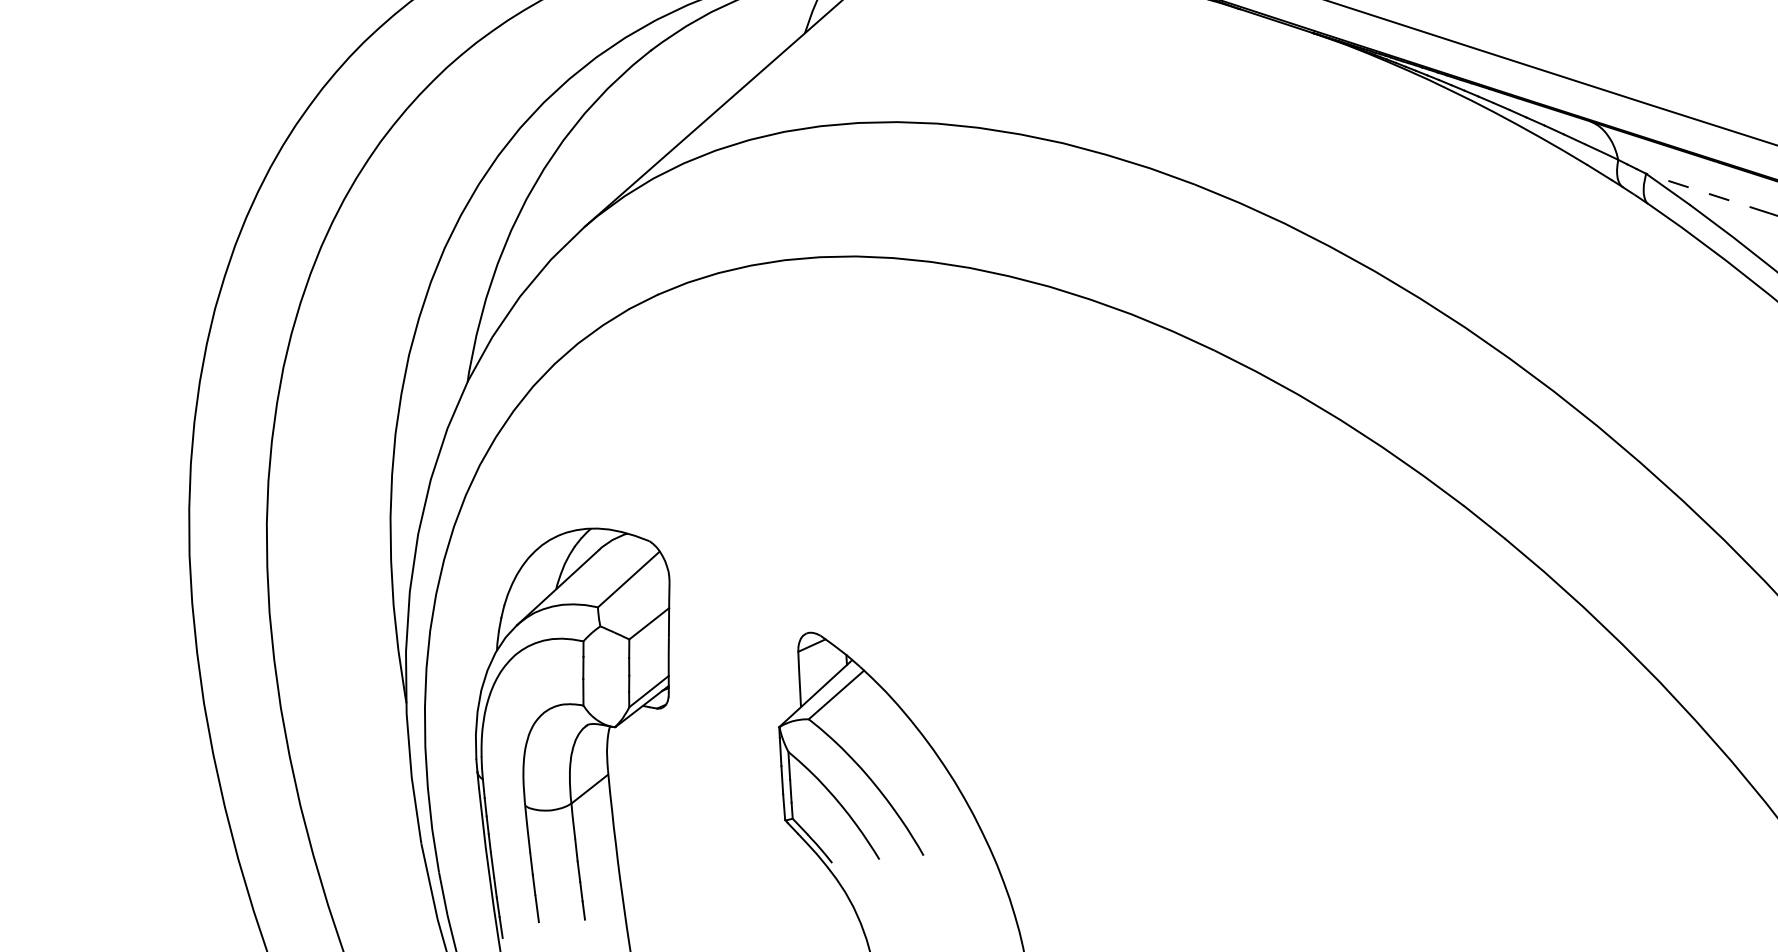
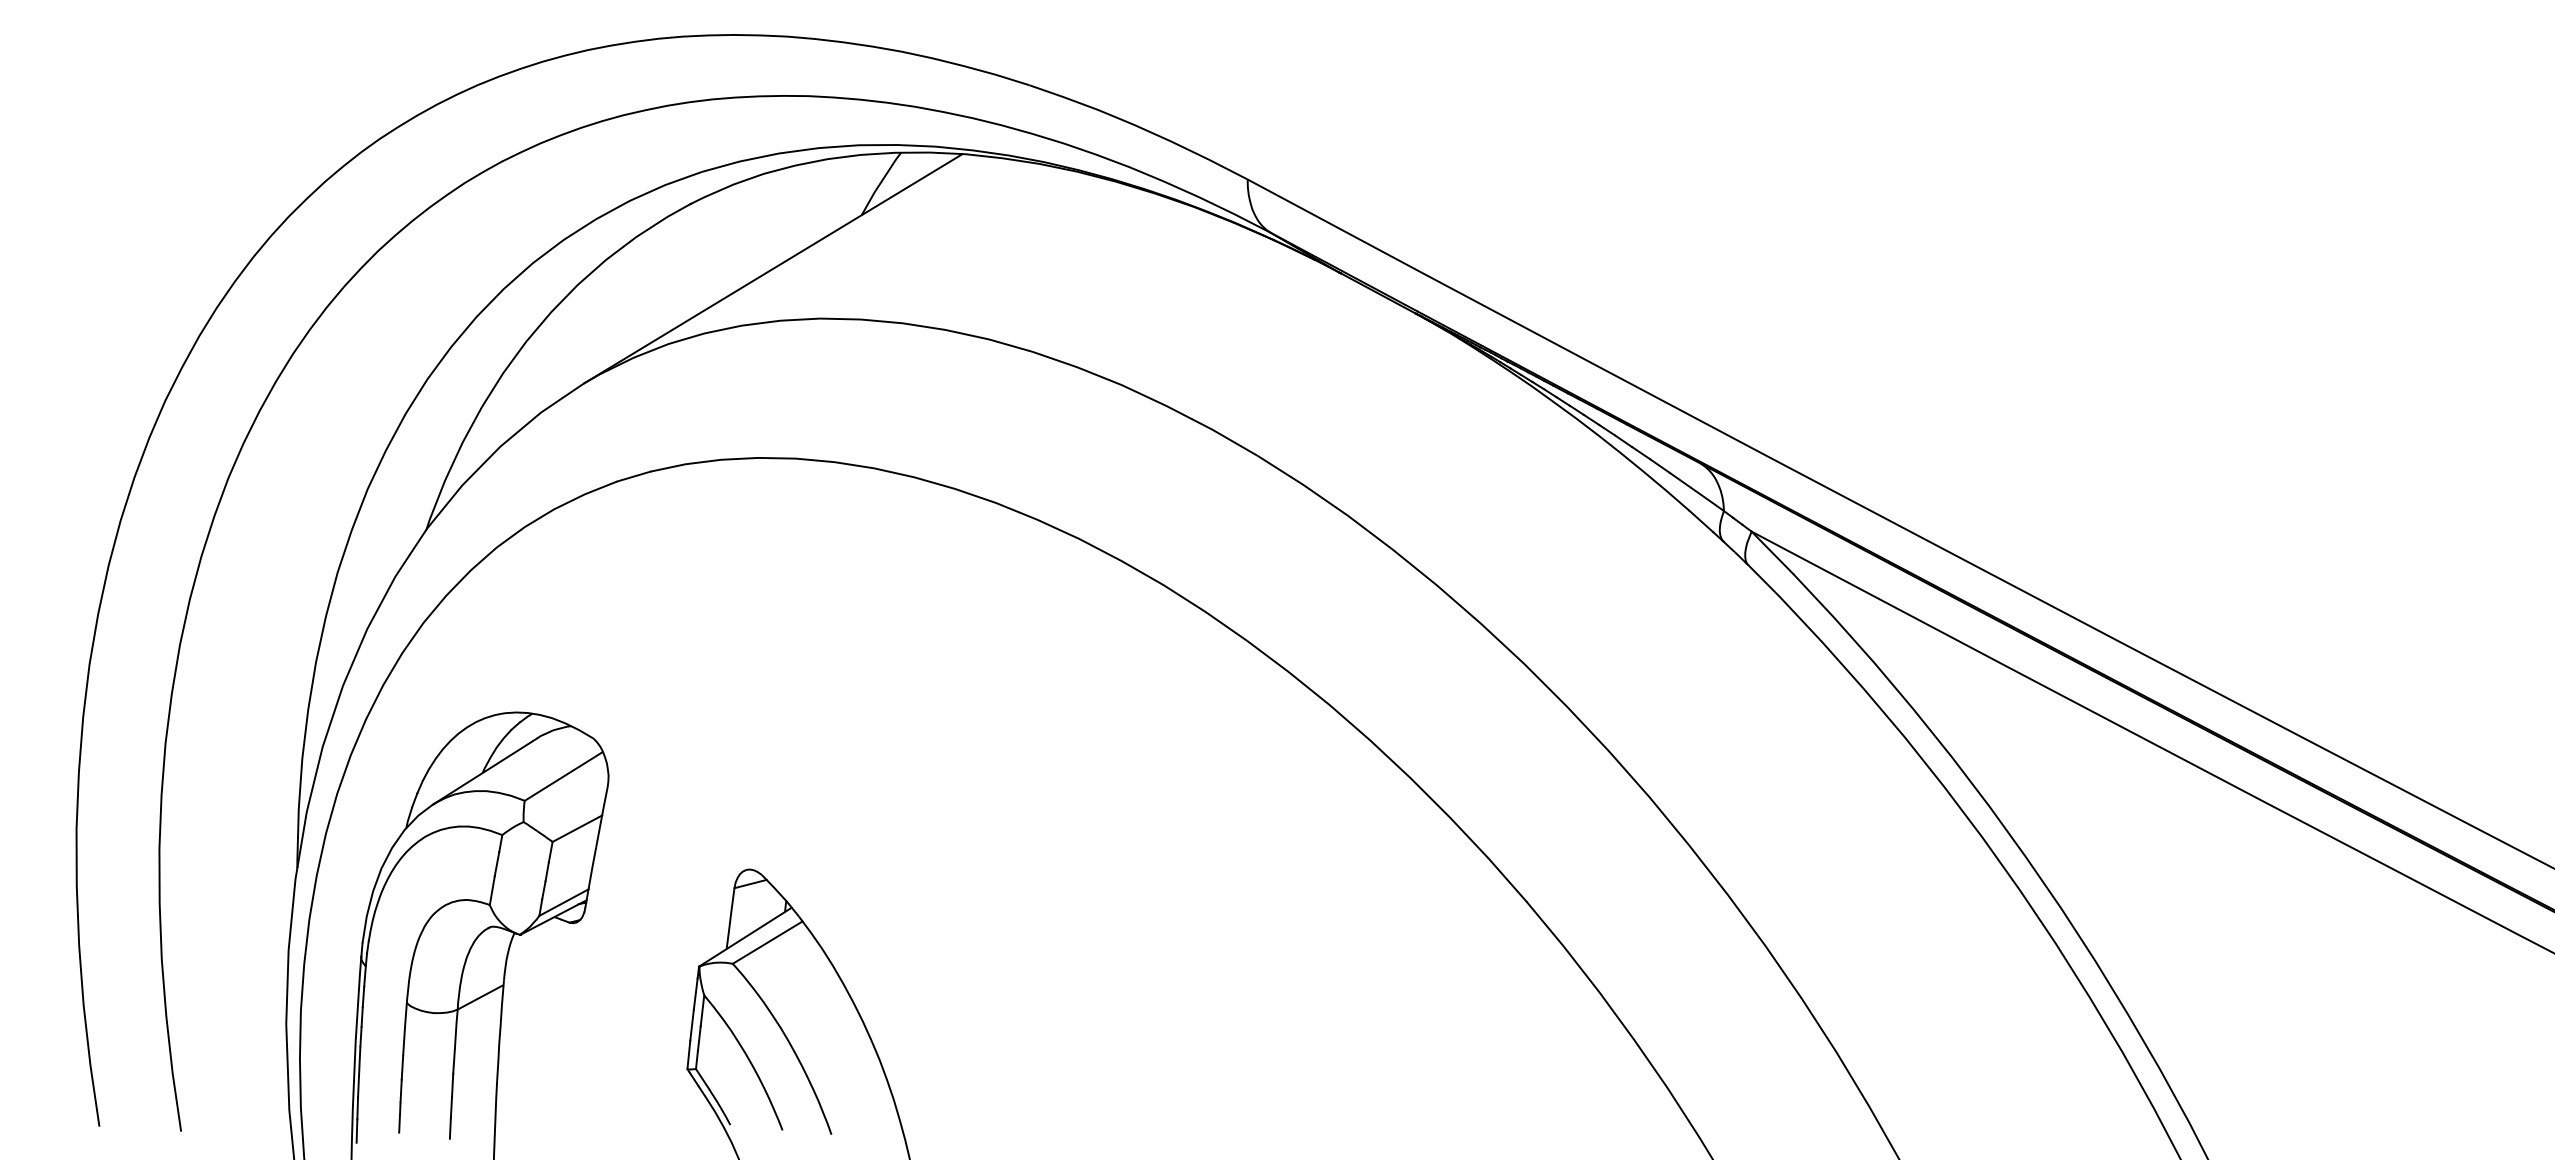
line: (1708, 193) -> (1815, 565), dashed -> solid

